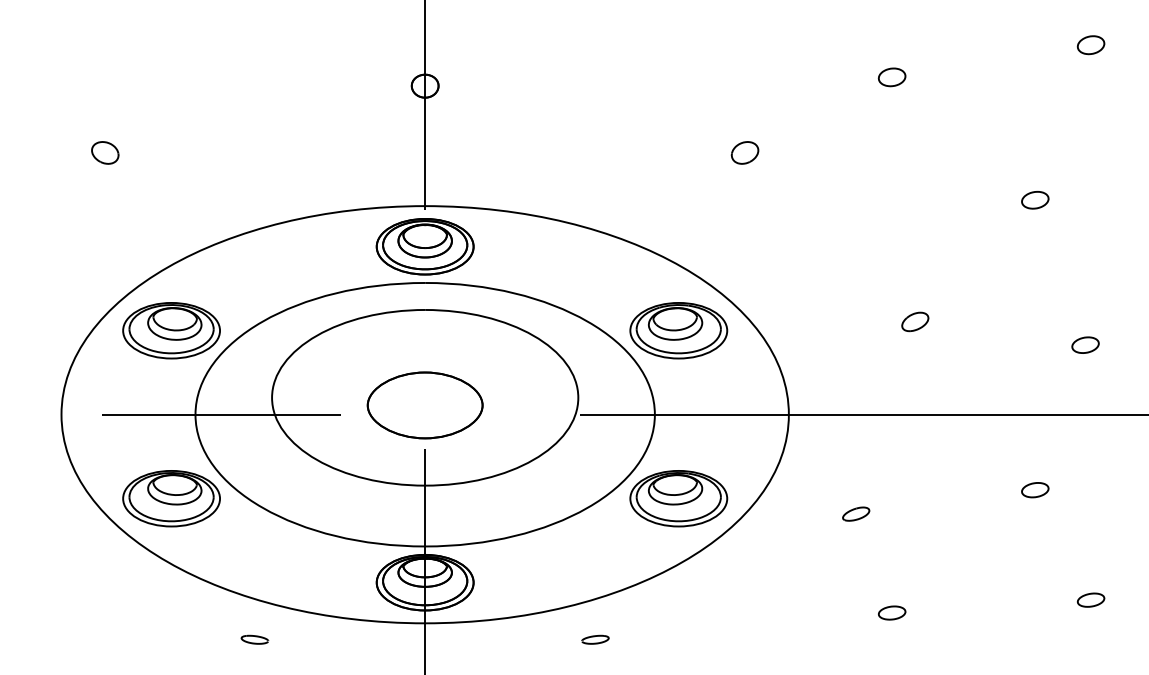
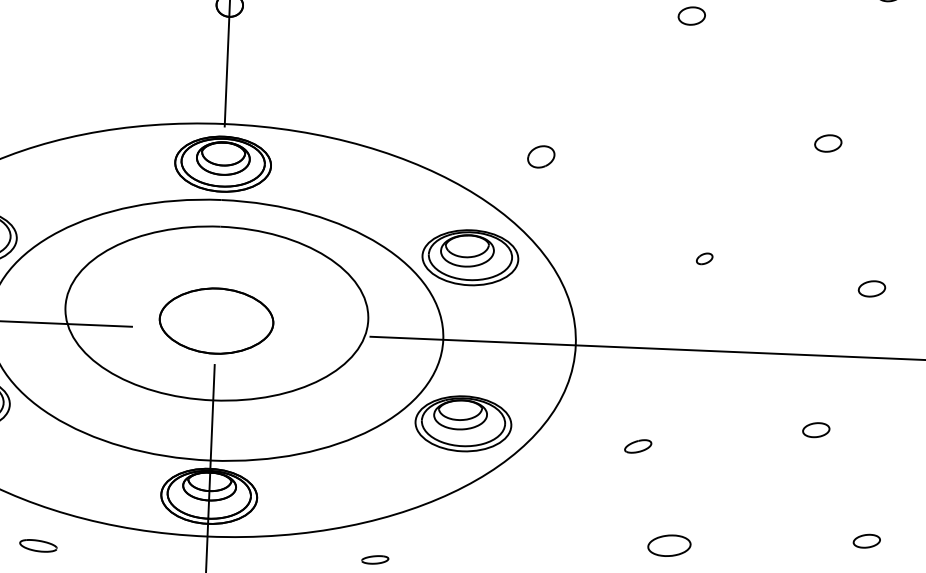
part: (744, 152) -> (540, 156), moved
part: (915, 321) -> (704, 258), size x0.6
part: (892, 612) -> (670, 545), size x1.6
part: (254, 639) -> (38, 545), size x1.4

